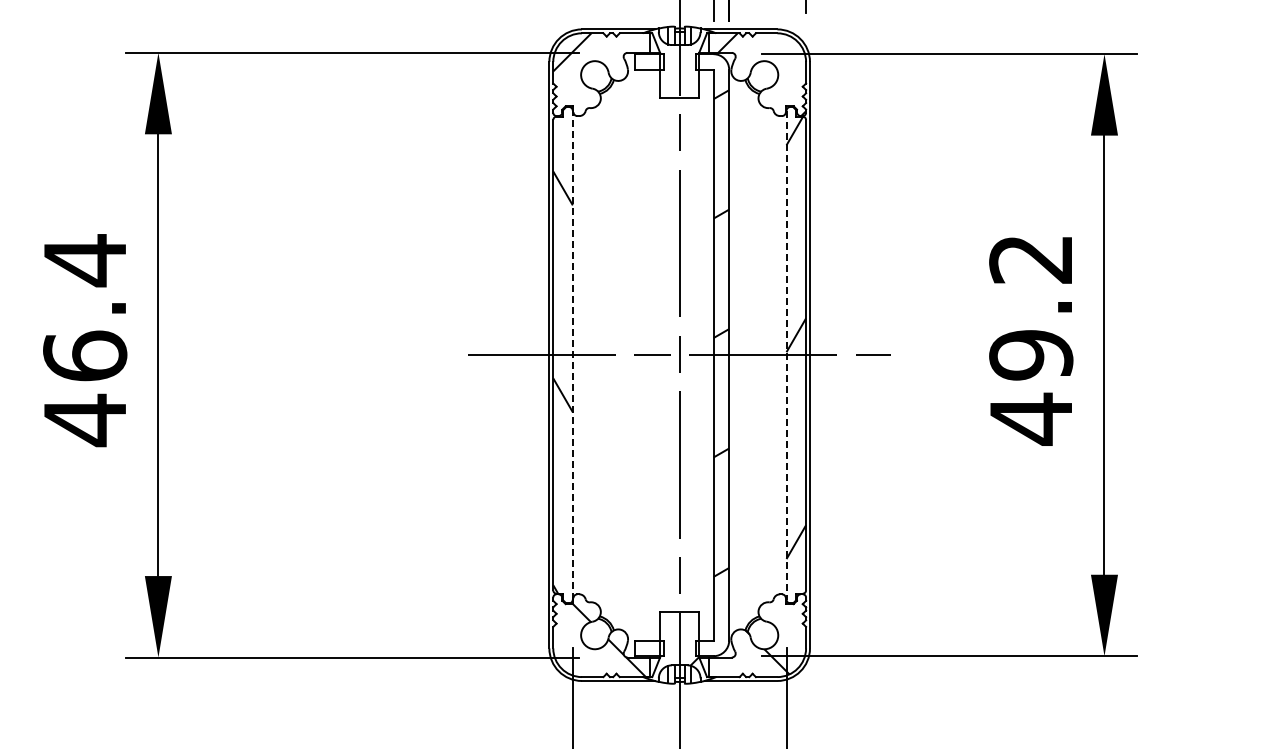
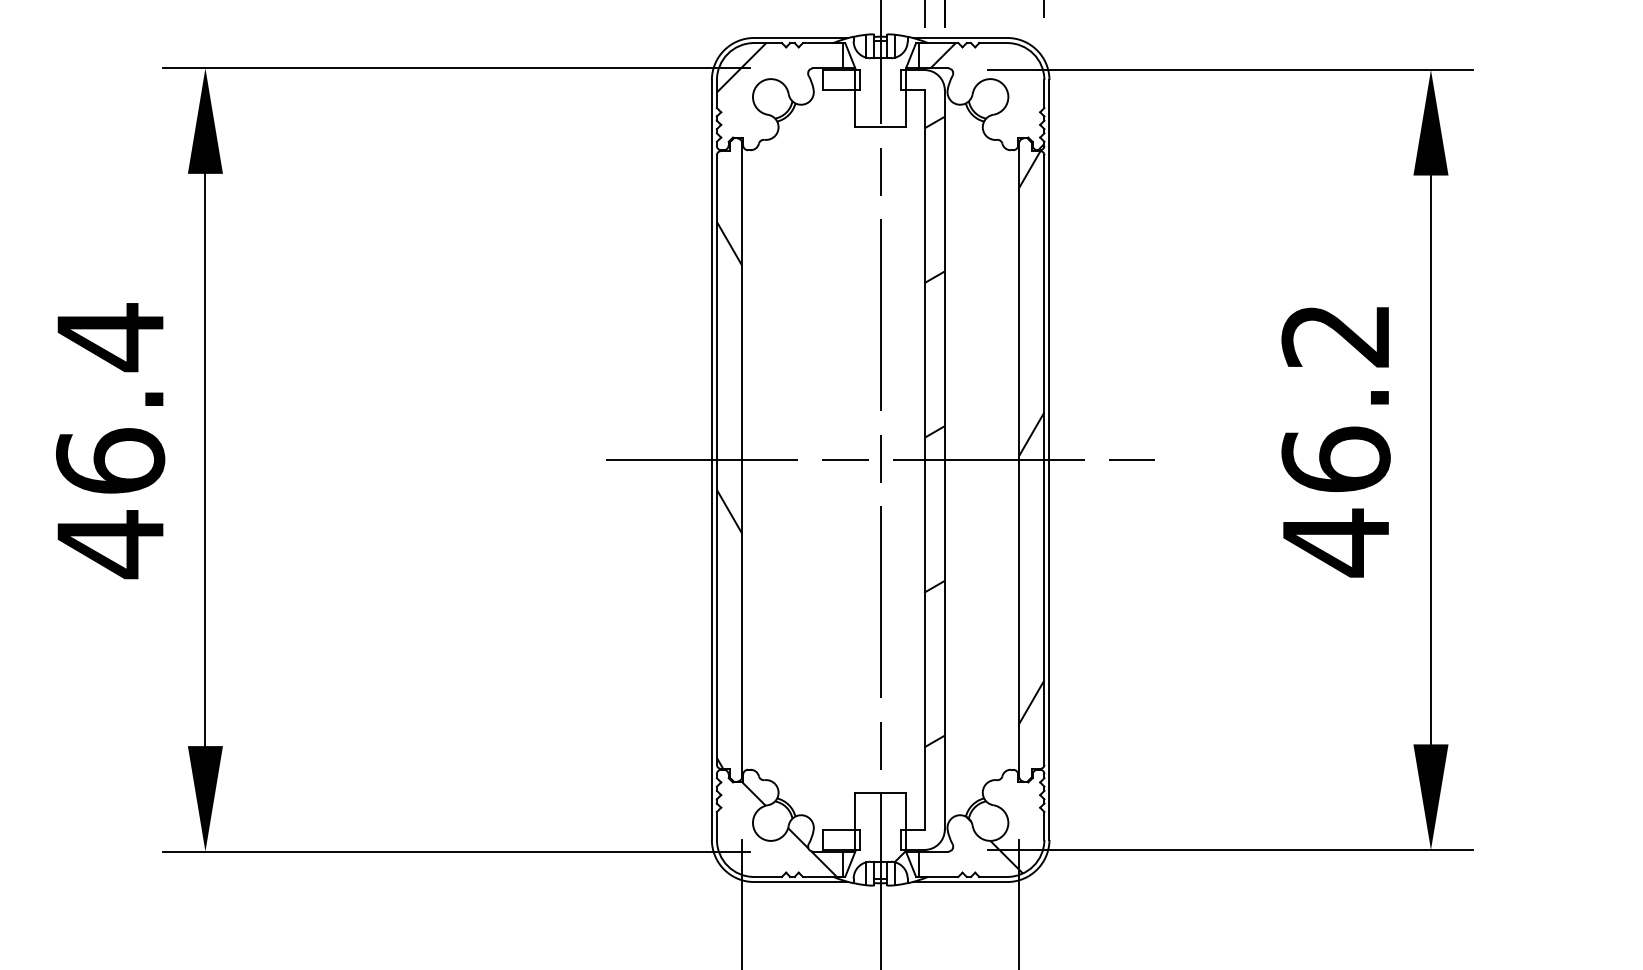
line: (572, 354) -> (741, 459), dashed -> solid
text: (1031, 354) -> (1336, 459), 49.2 -> 46.2
line: (786, 355) -> (1019, 460), dashed -> solid

